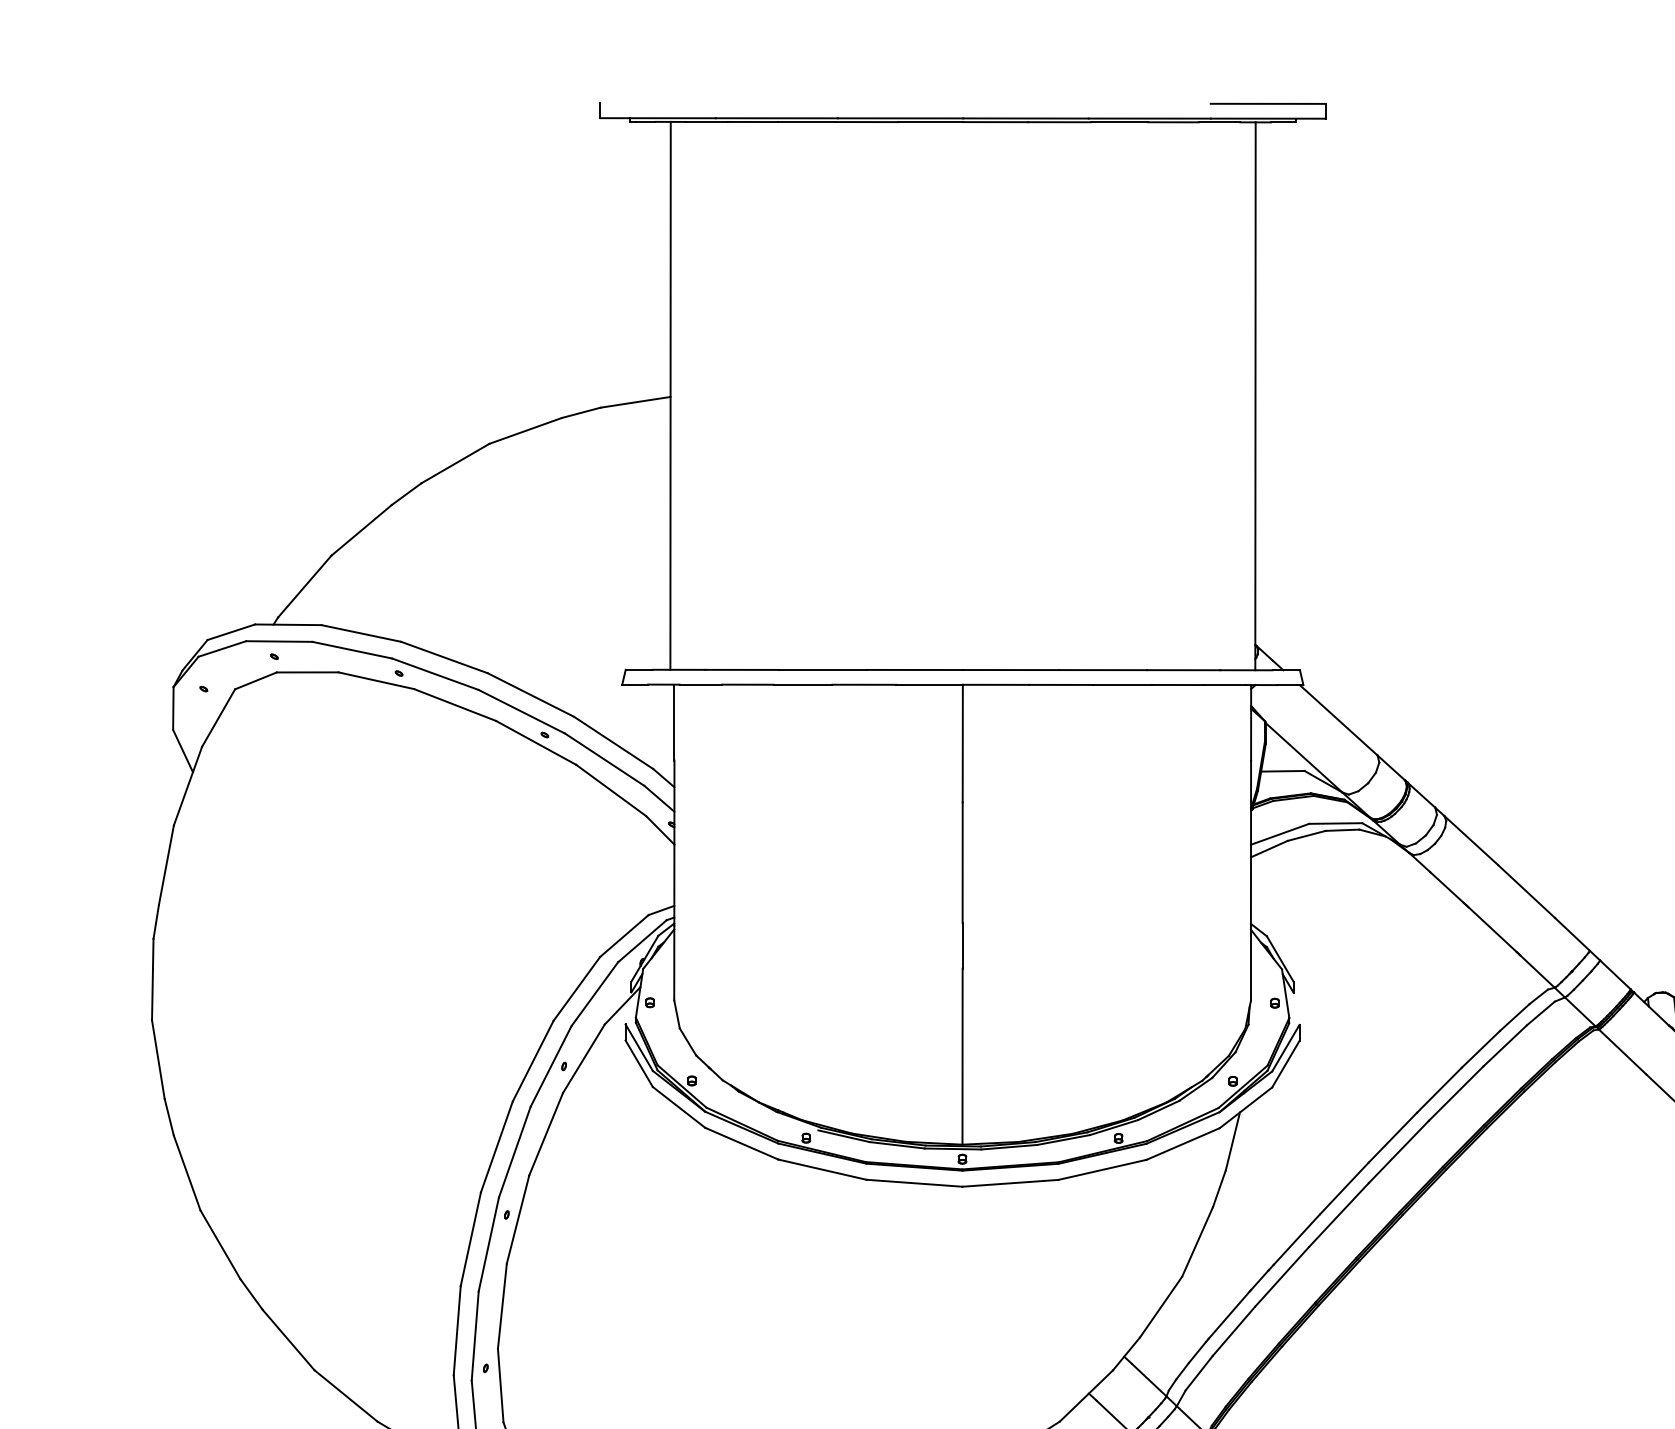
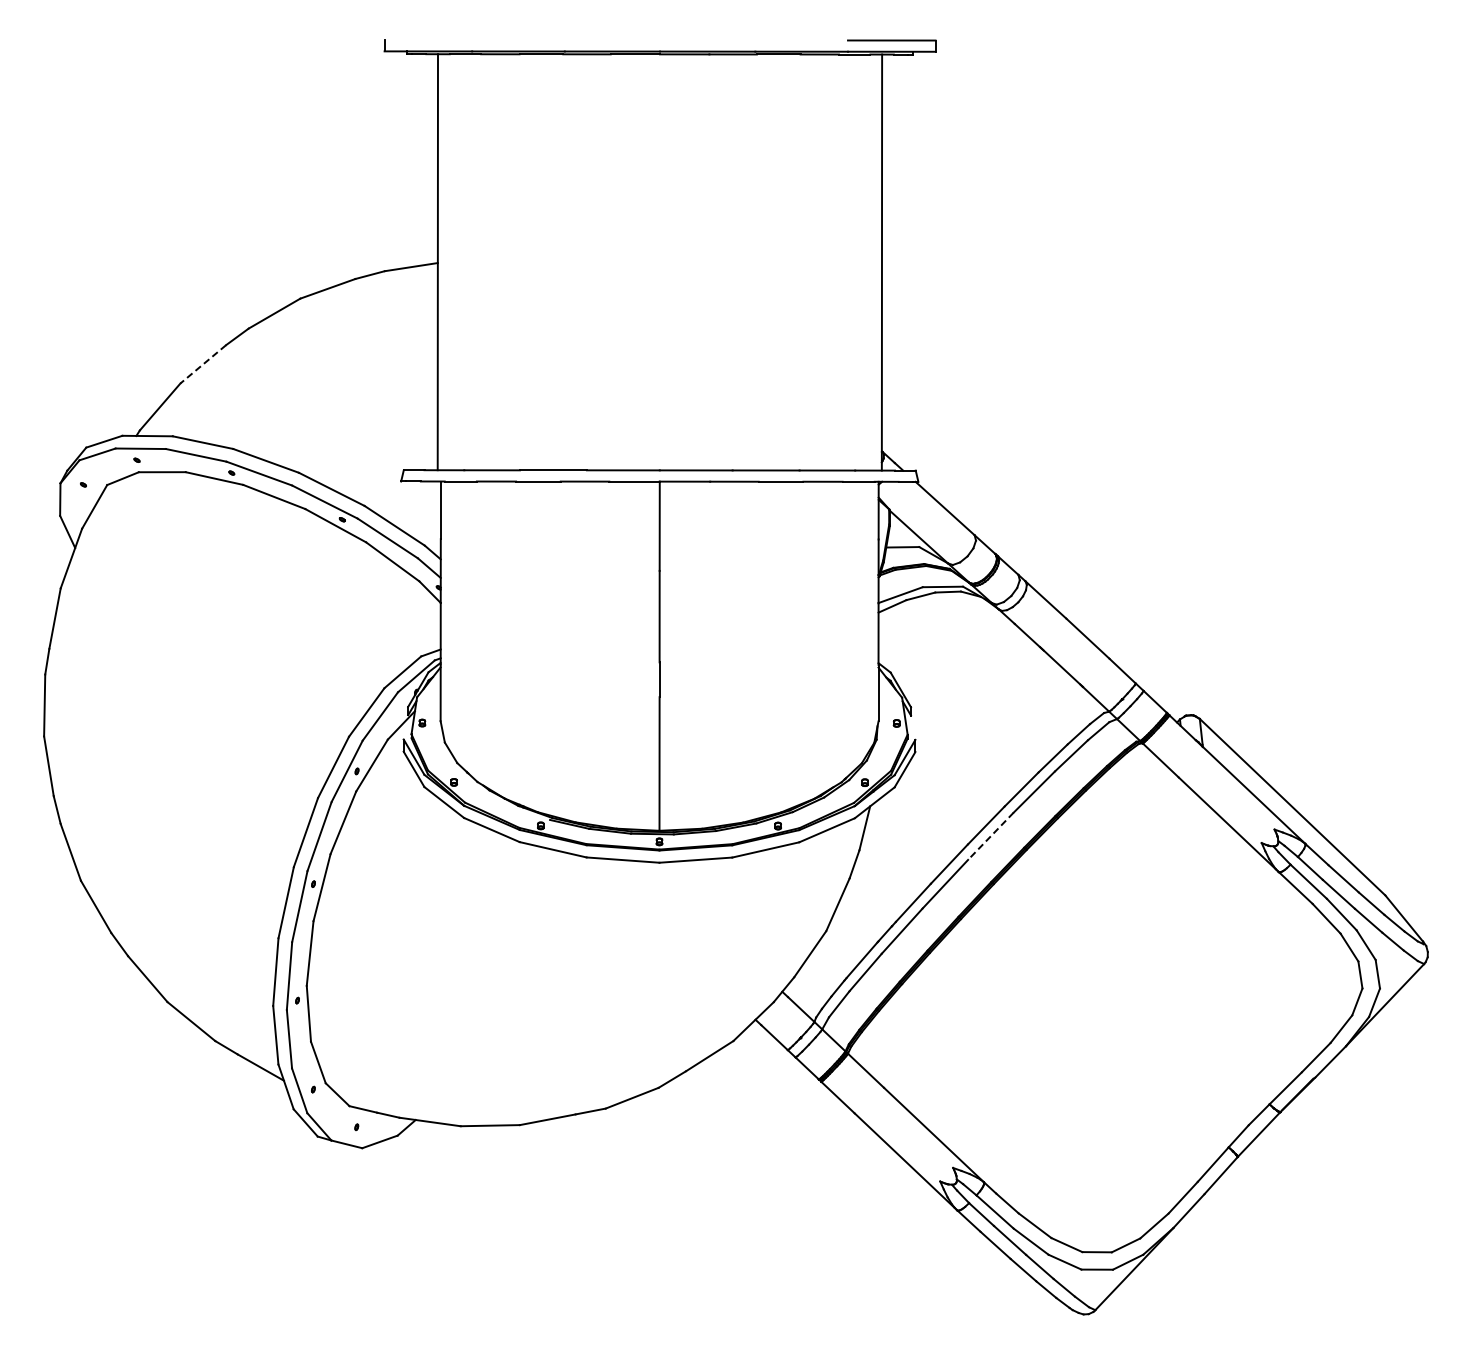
line: (361, 530) -> (203, 364), solid -> dashed
line: (1398, 1152) -> (990, 836), solid -> dashed

